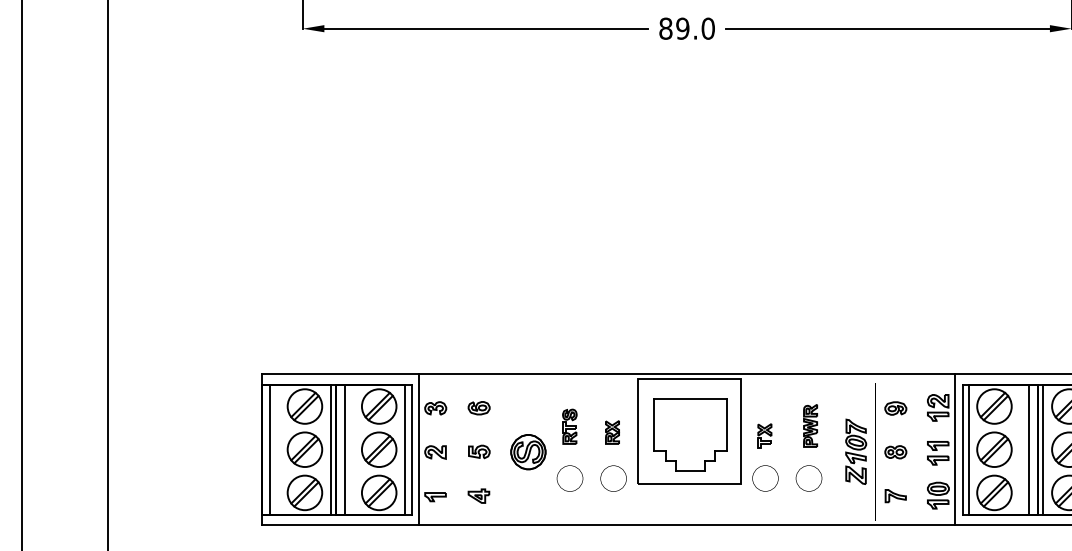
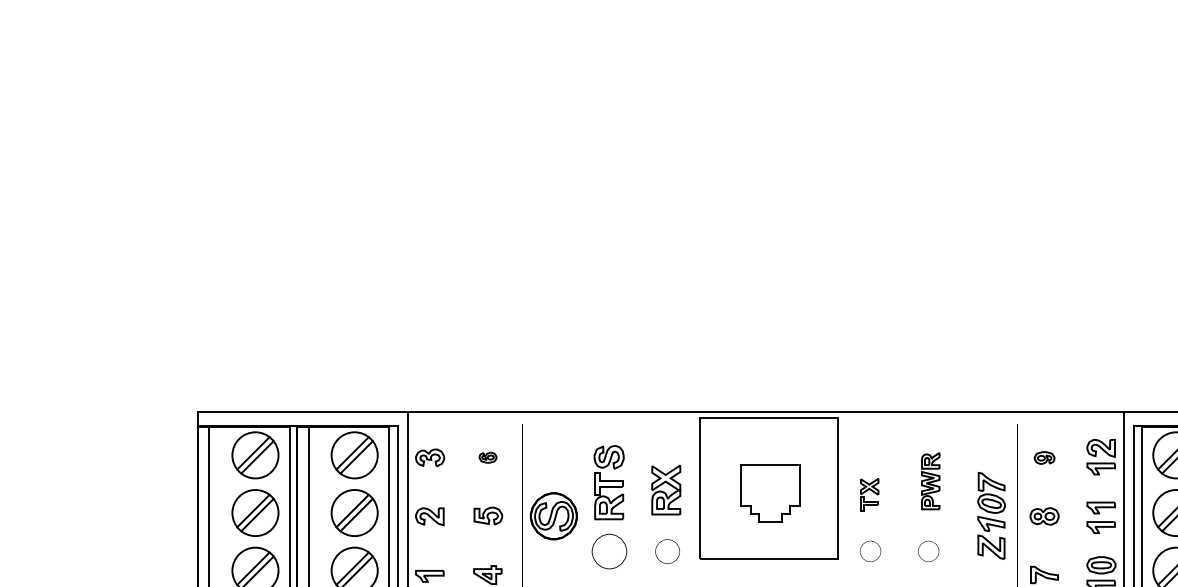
part: (478, 408) -> (487, 457), size x0.6
part: (895, 408) -> (1044, 457), size x0.7
part: (569, 426) -> (608, 482), size x1.6
part: (612, 432) -> (666, 490), size x1.6
part: (690, 434) -> (770, 492), size x0.6
part: (613, 478) -> (667, 551), size x0.7
part: (765, 478) -> (870, 551), size x0.6
part: (808, 478) -> (927, 551), size x0.6

